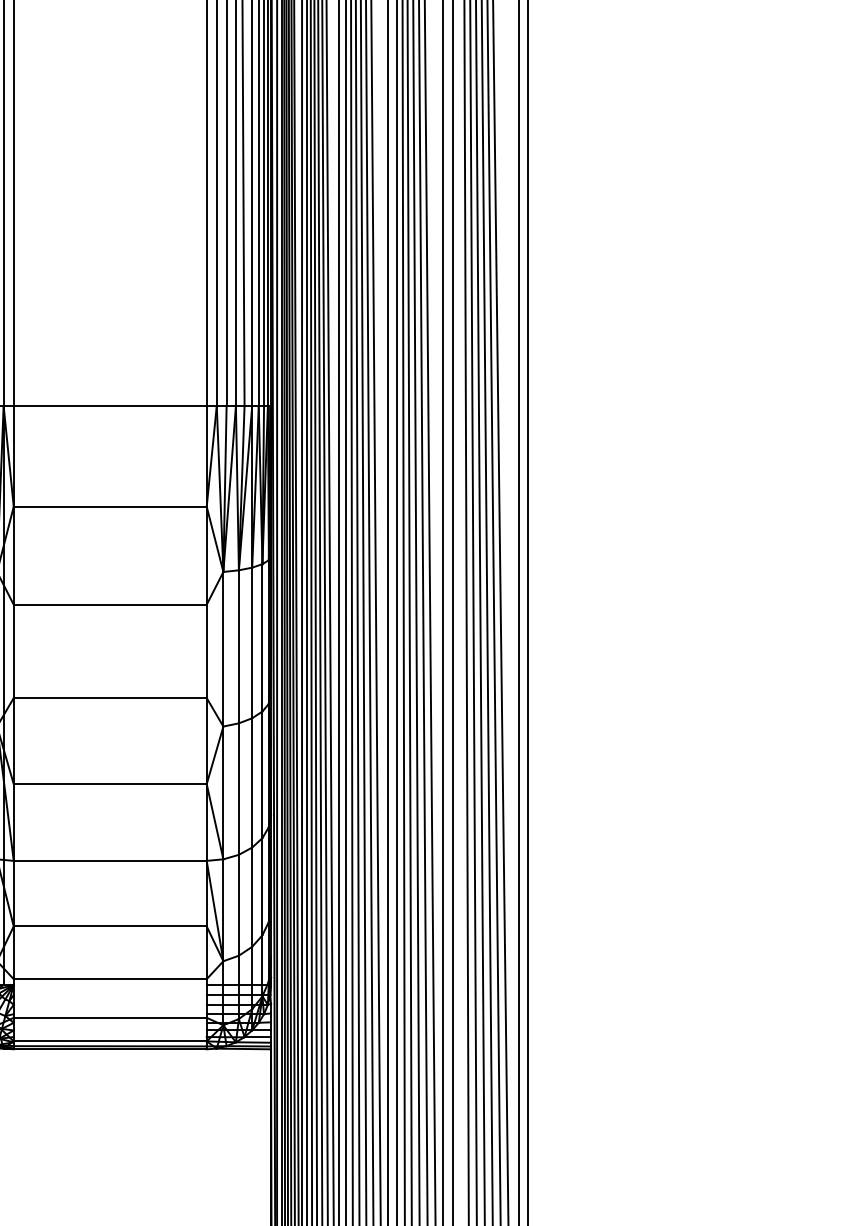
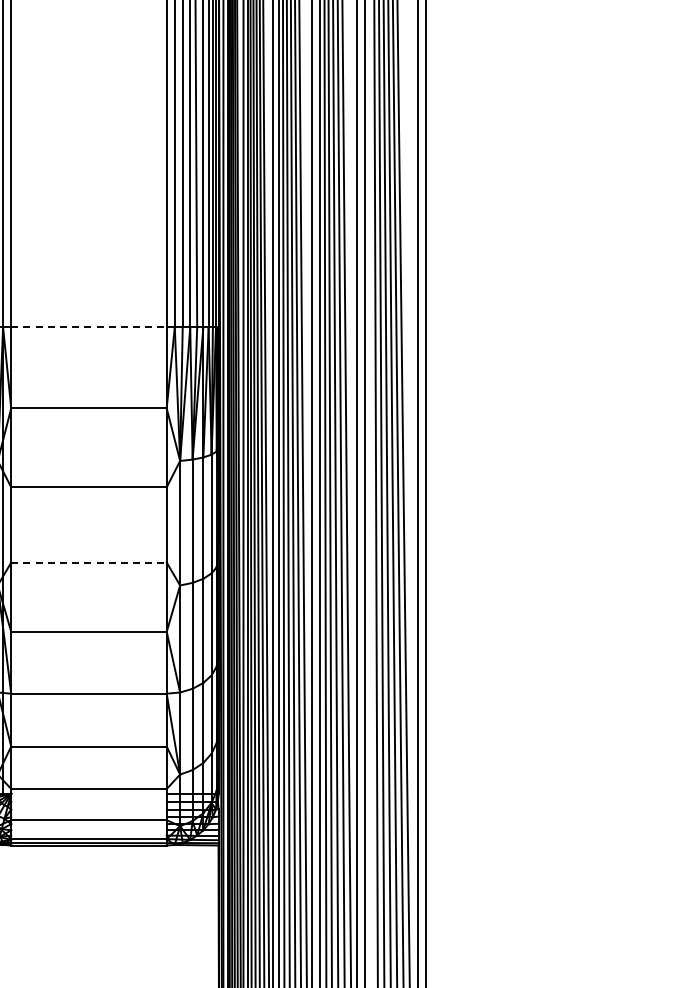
line: (109, 406) -> (88, 327), solid -> dashed
line: (109, 698) -> (88, 562), solid -> dashed

